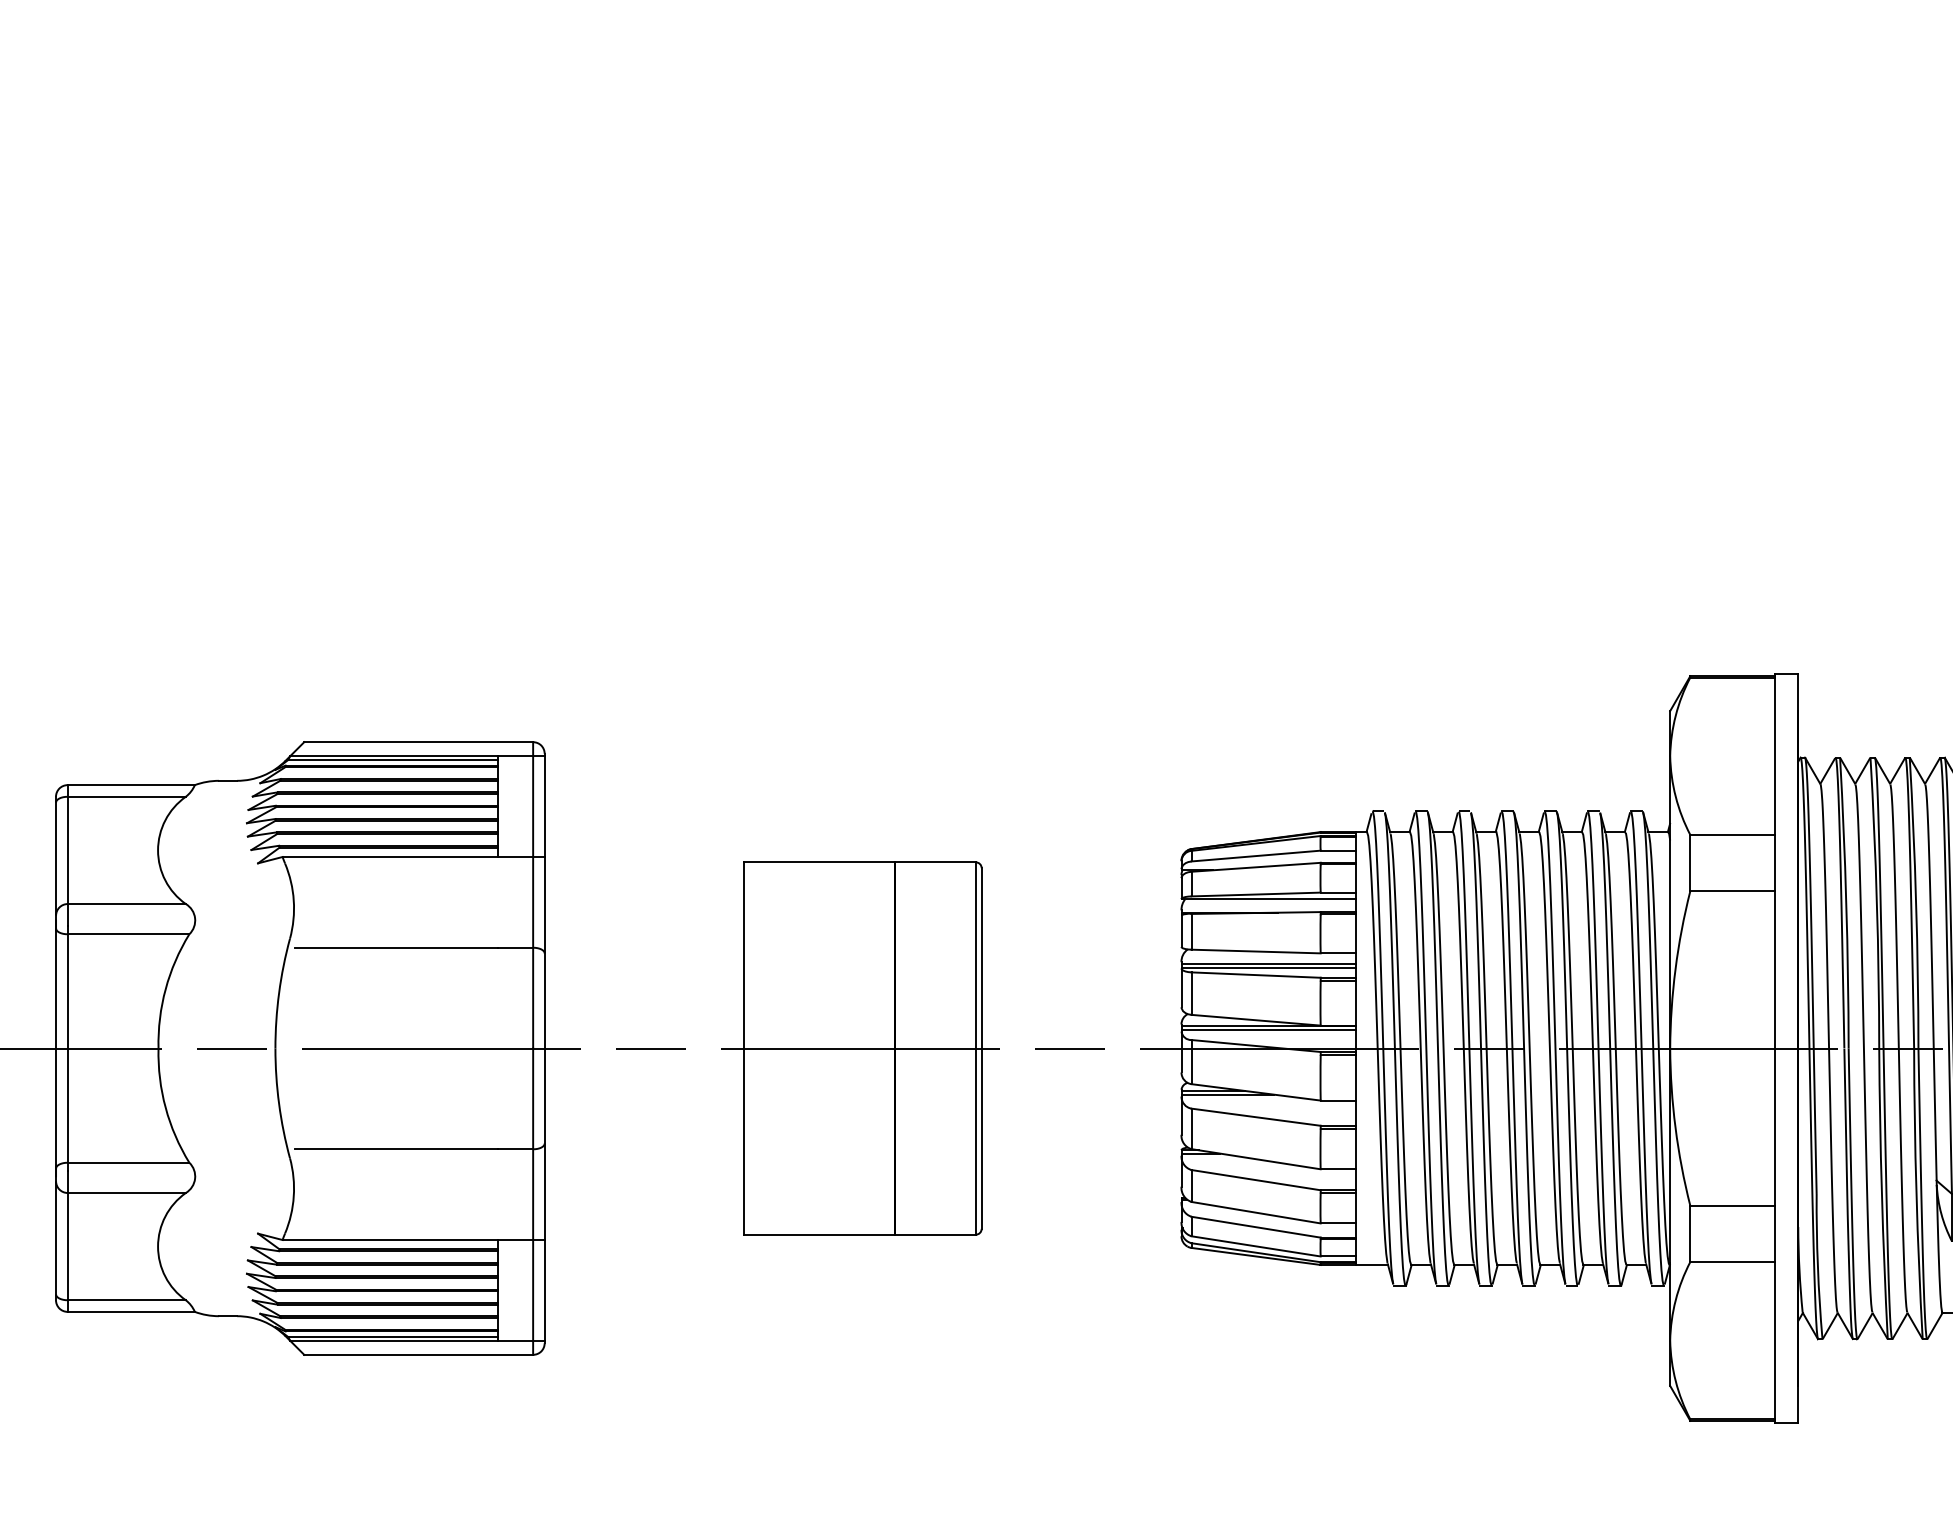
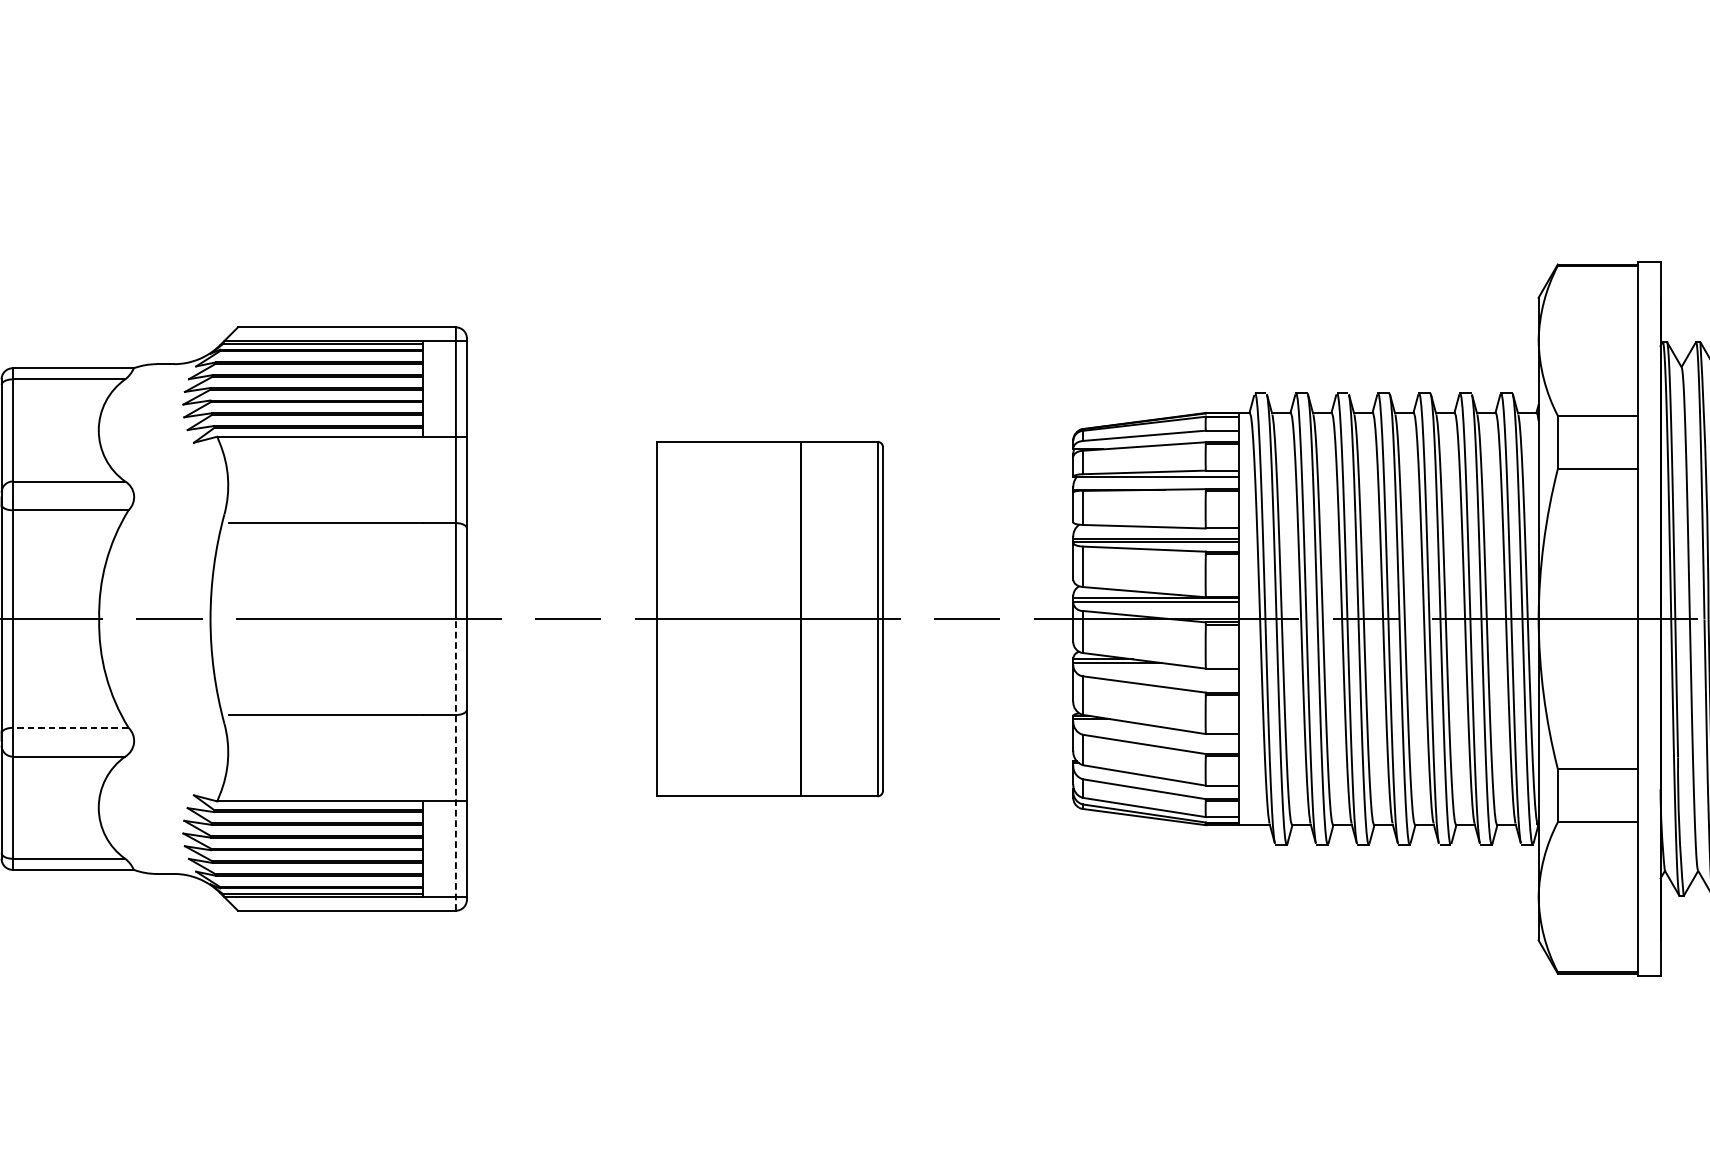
line: (128, 1162) -> (70, 727), solid -> dashed
line: (533, 1201) -> (456, 764), solid -> dashed

